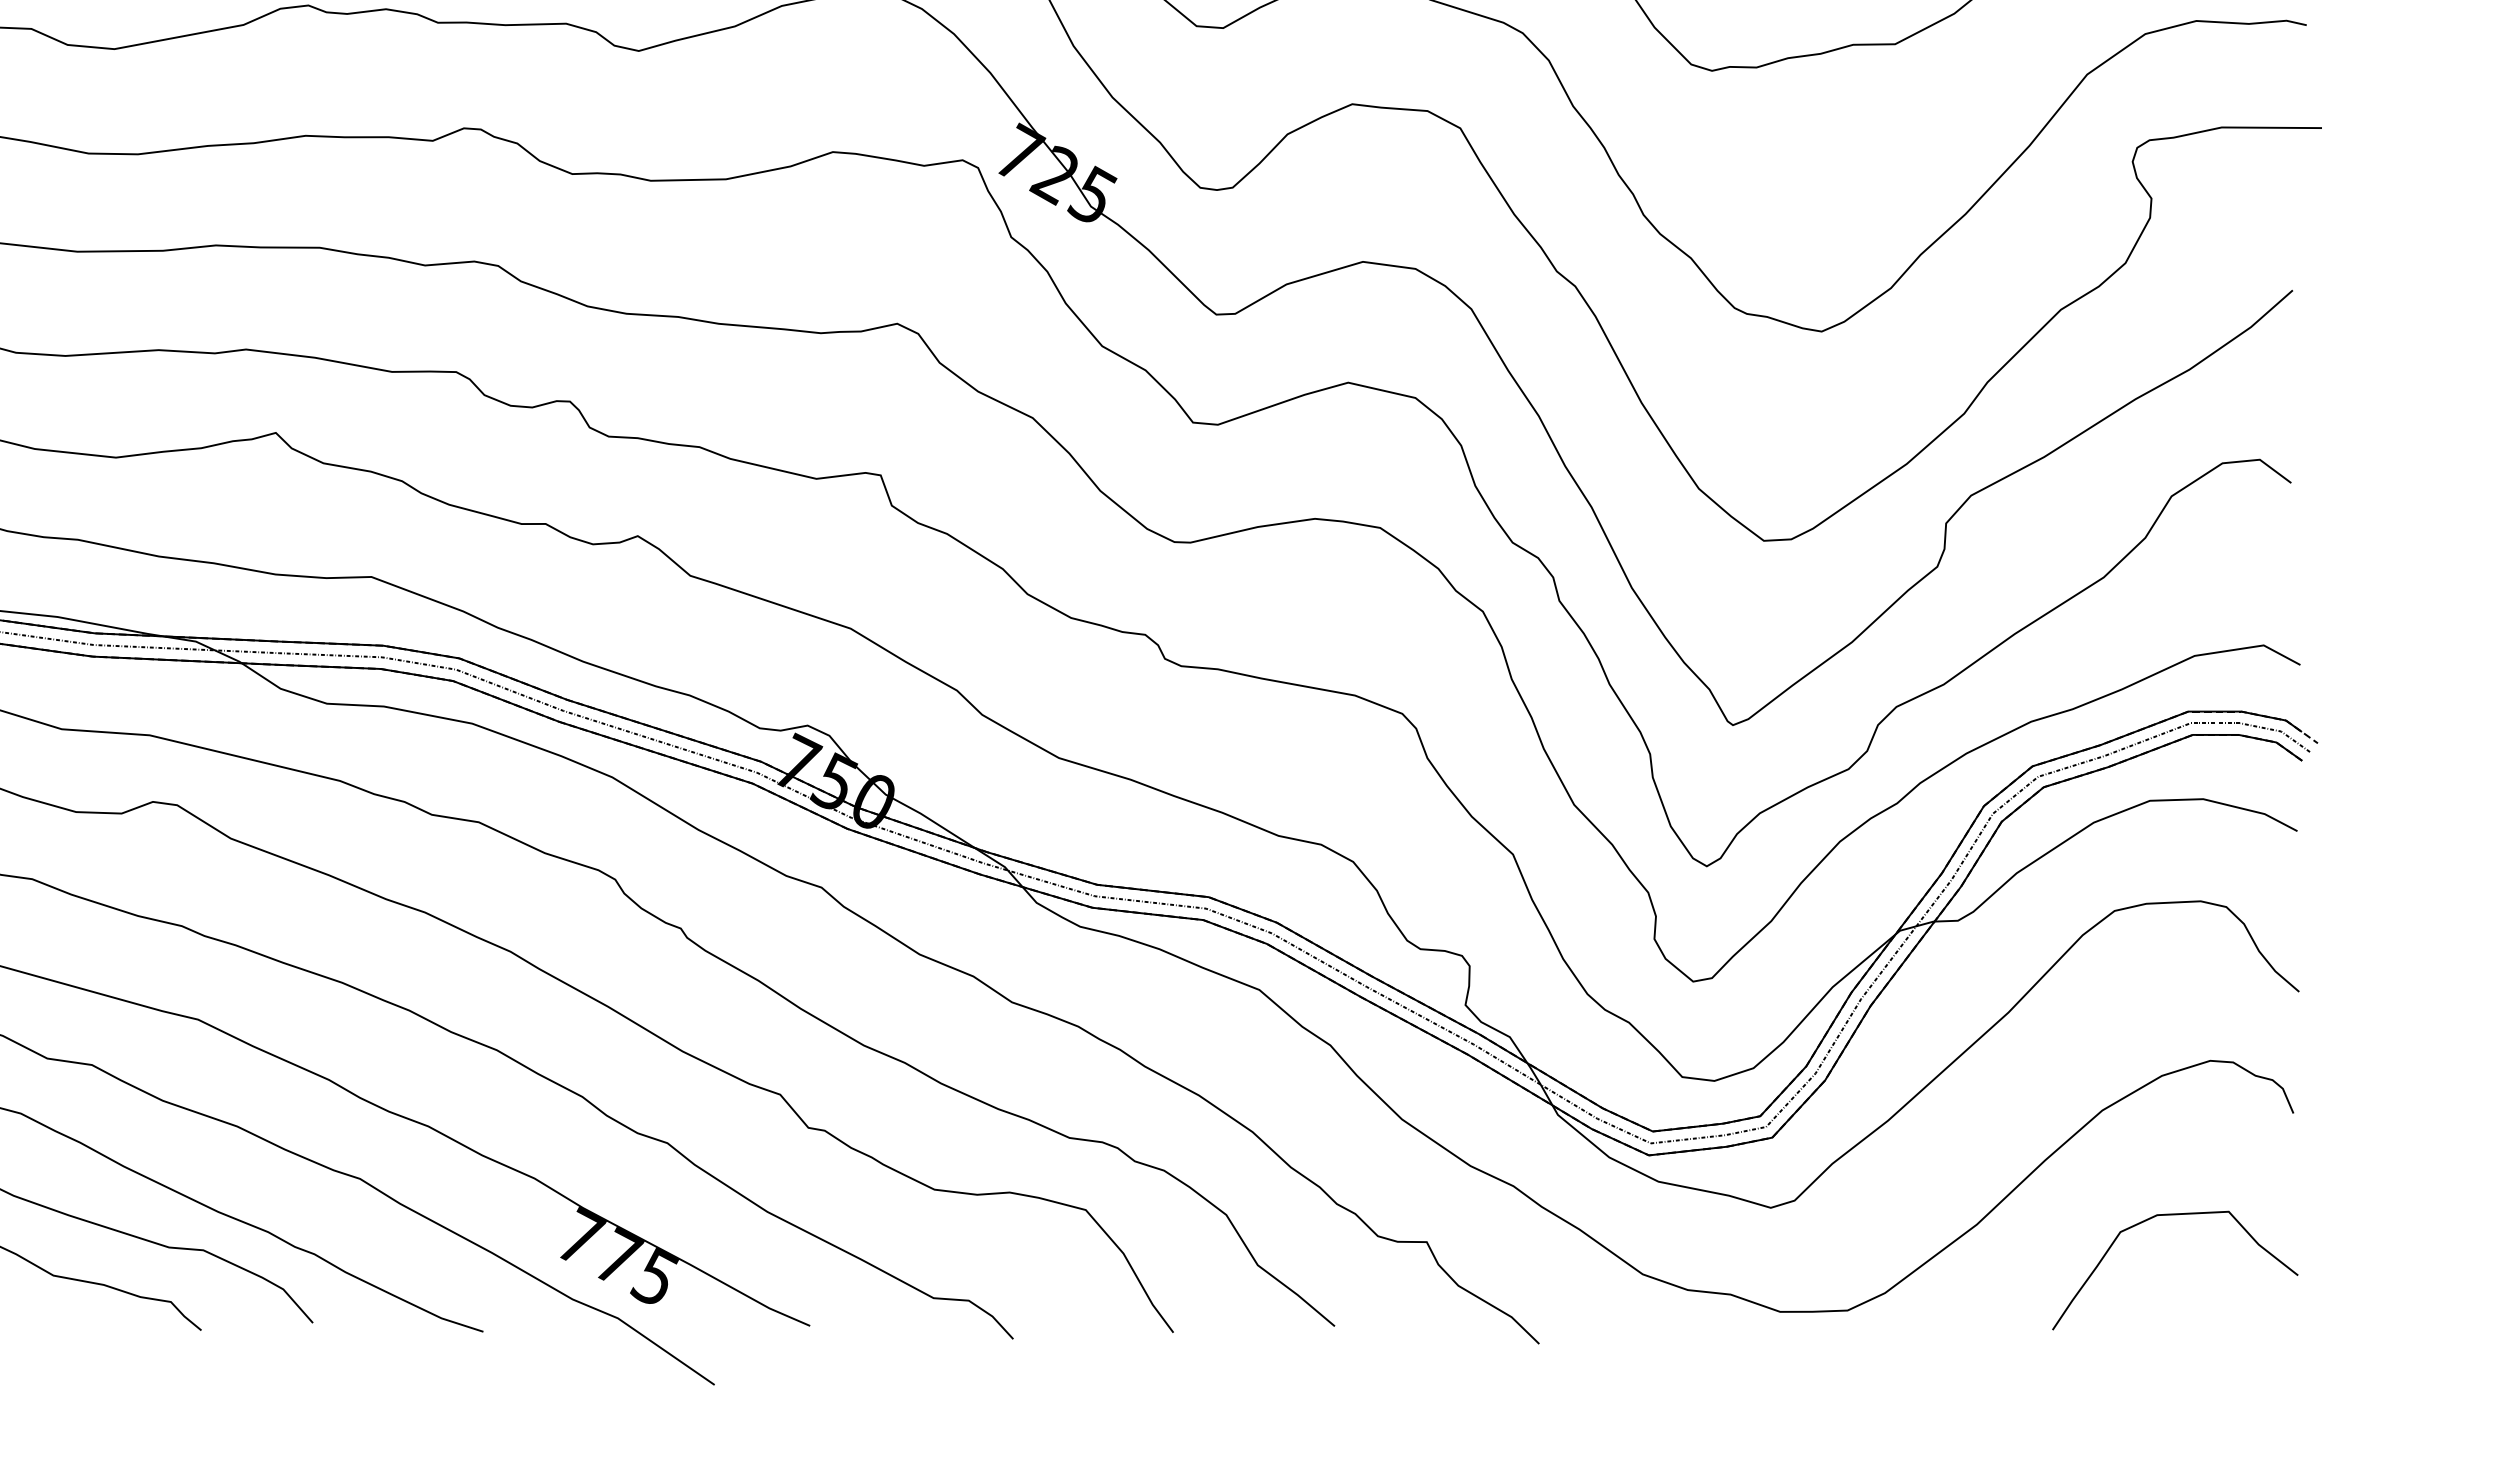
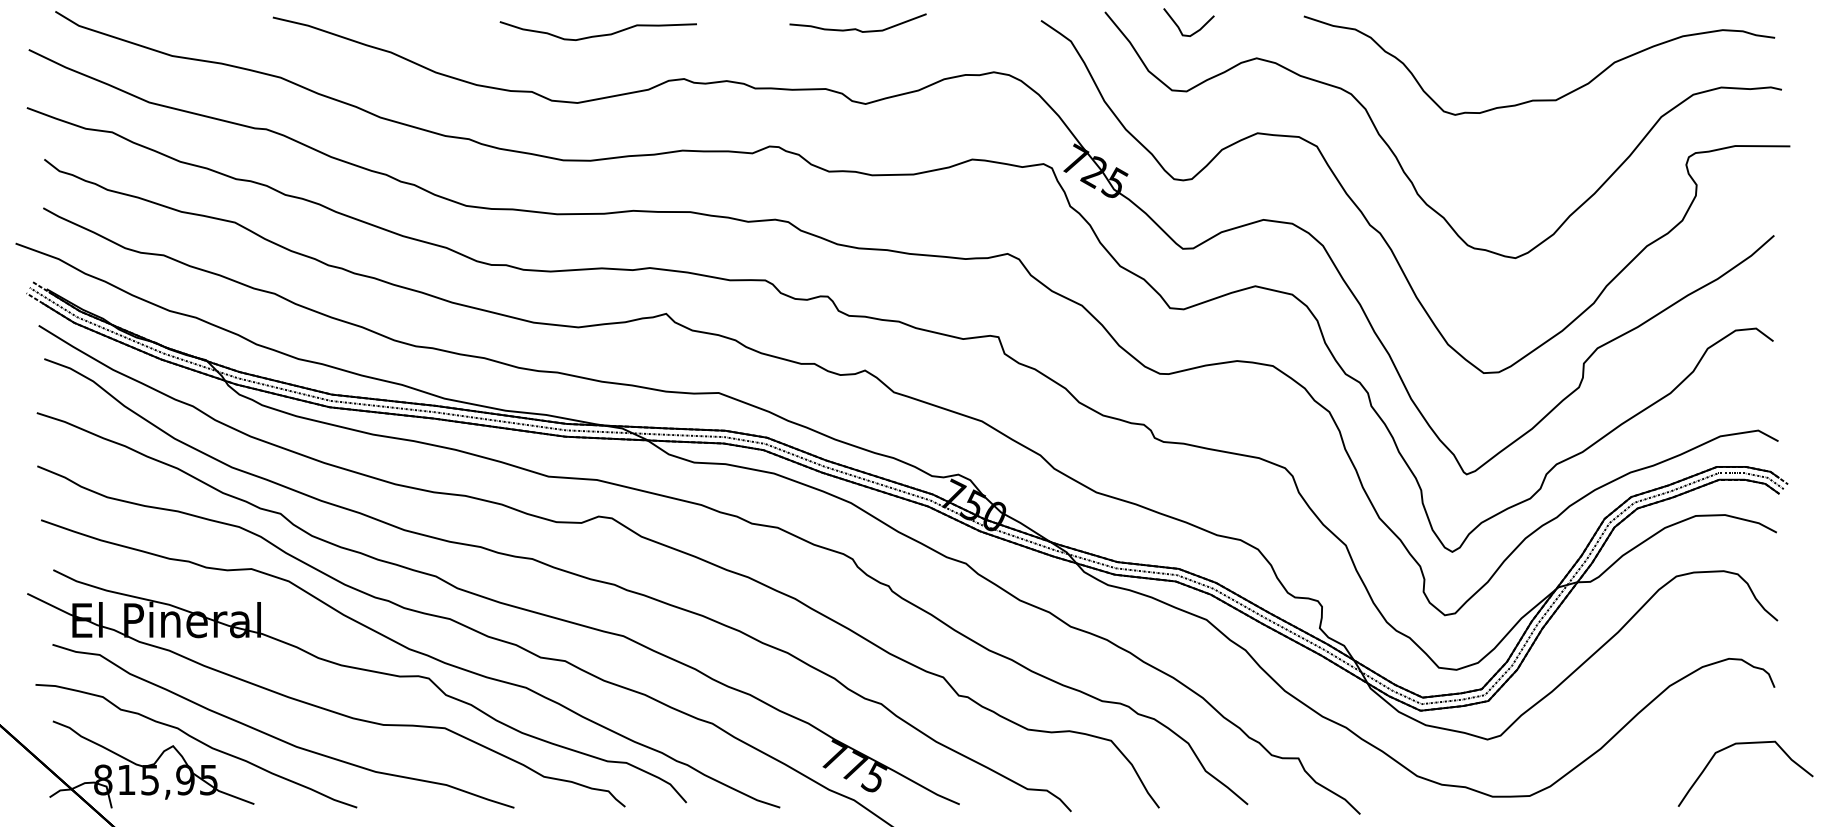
curve: (2173, 1216) -> (1744, 744), moved

